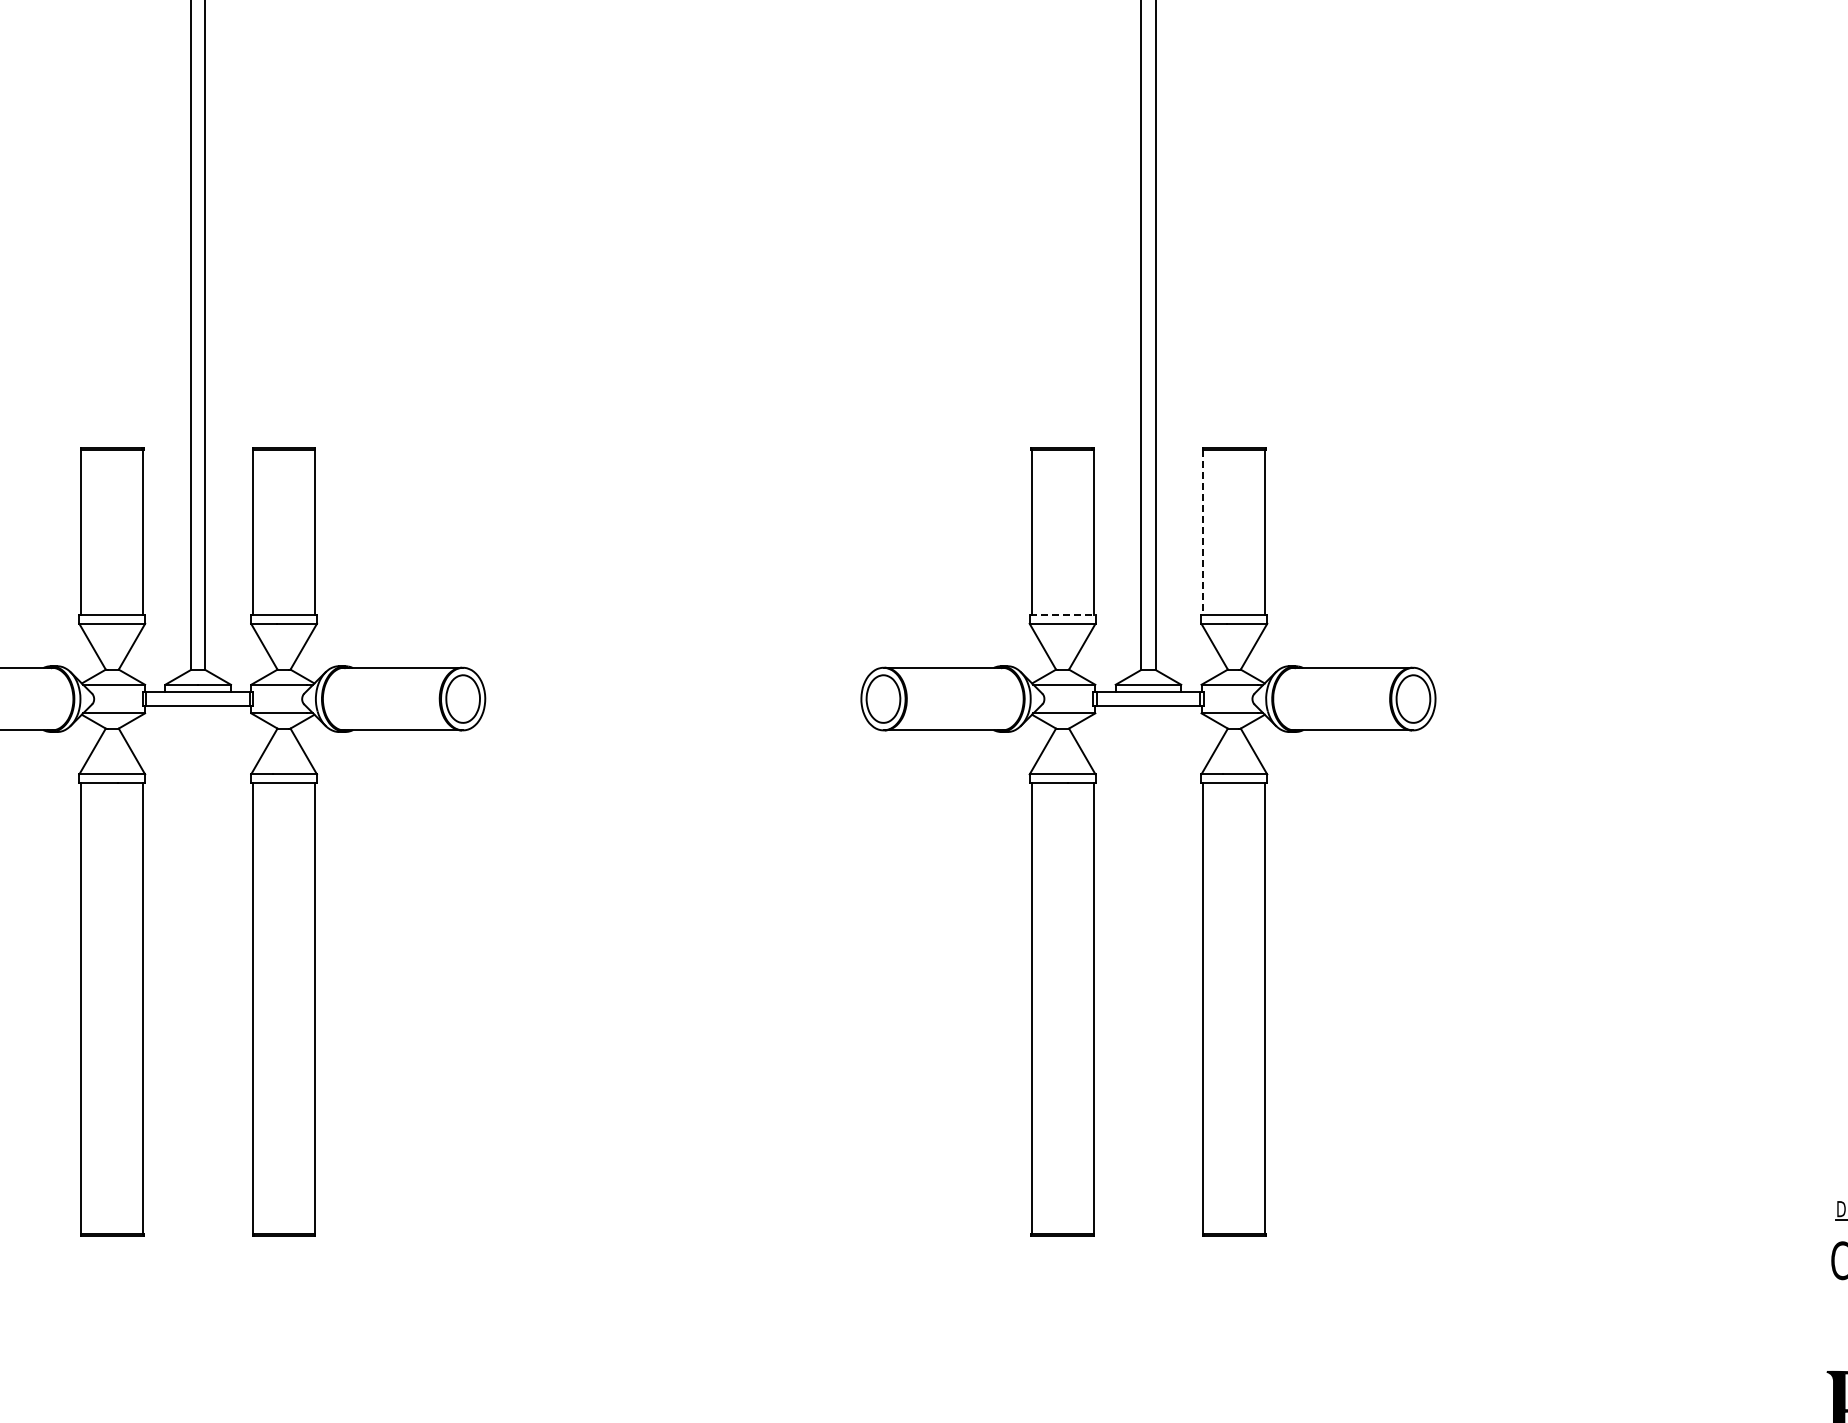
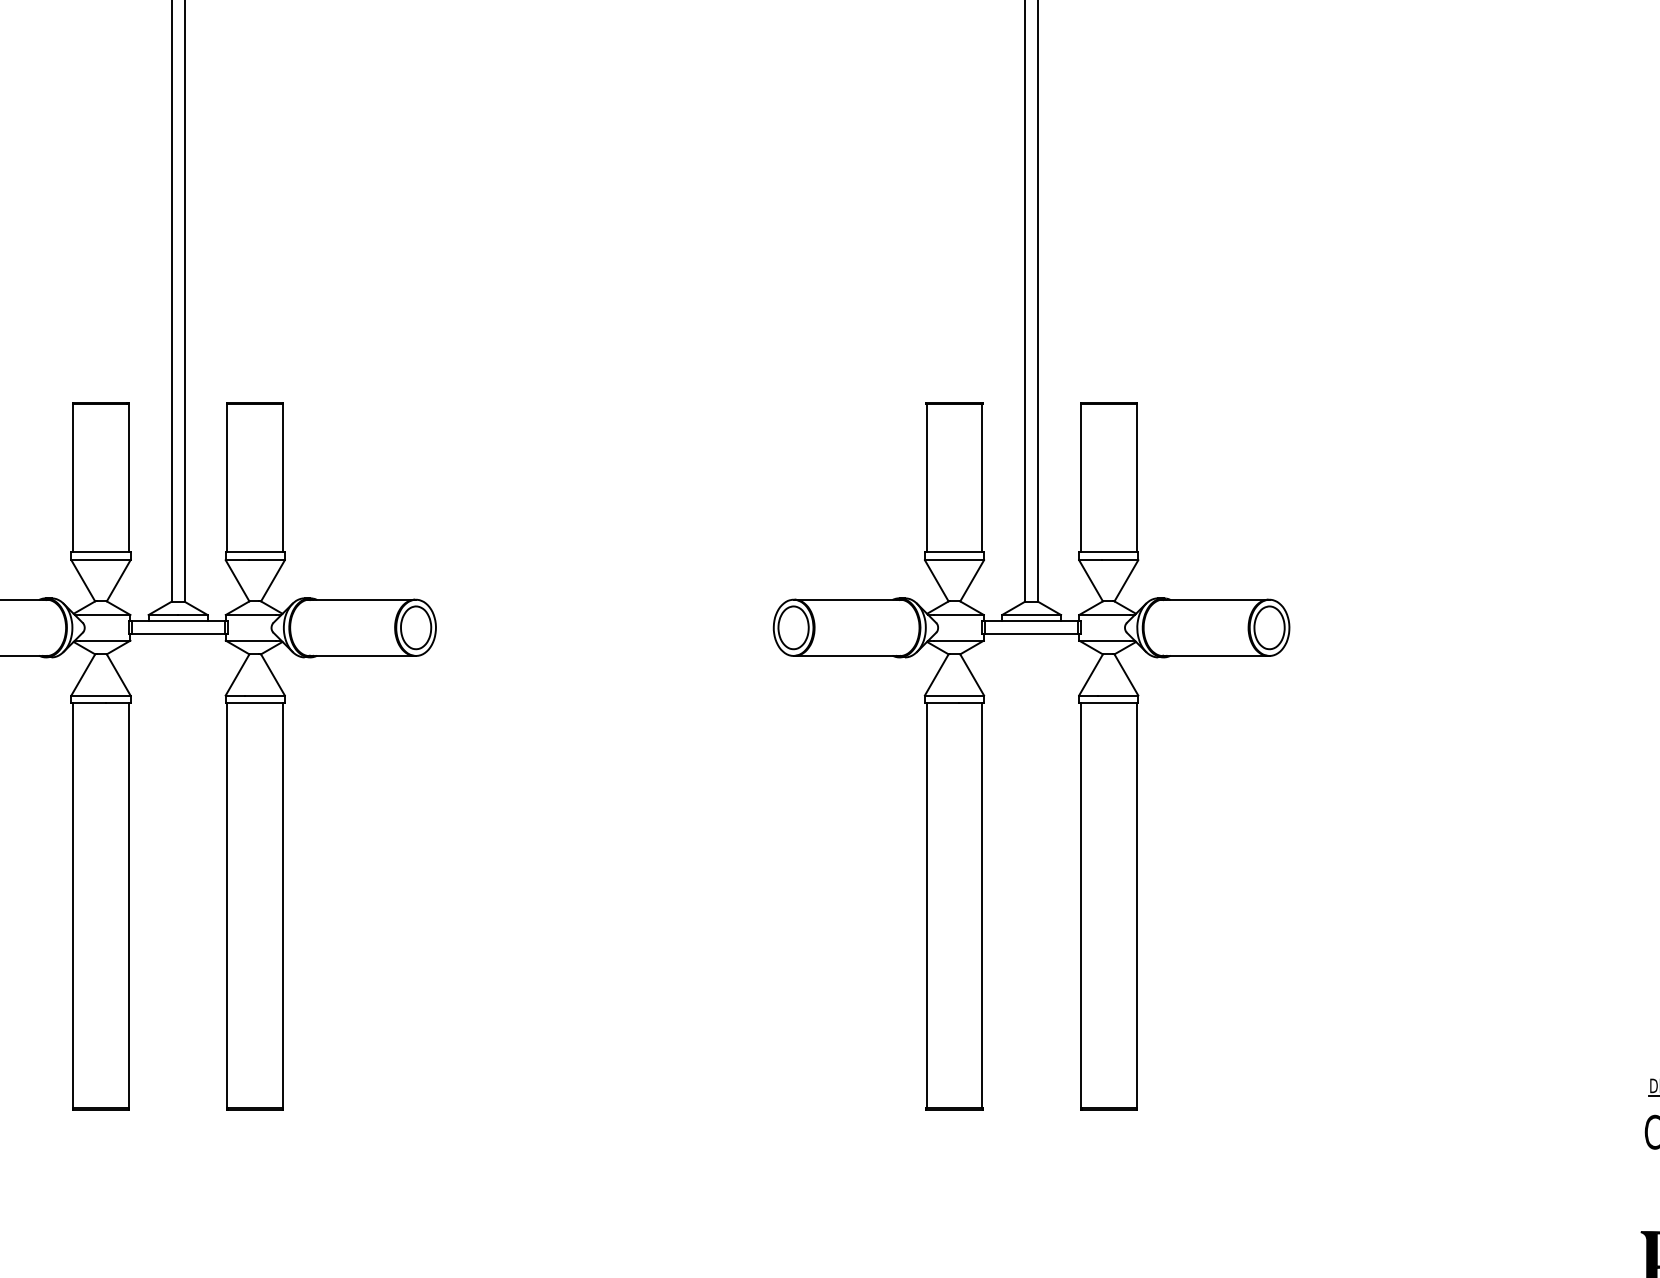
line: (1203, 533) -> (1081, 479), dashed -> solid
line: (1062, 615) -> (954, 552), dashed -> solid

